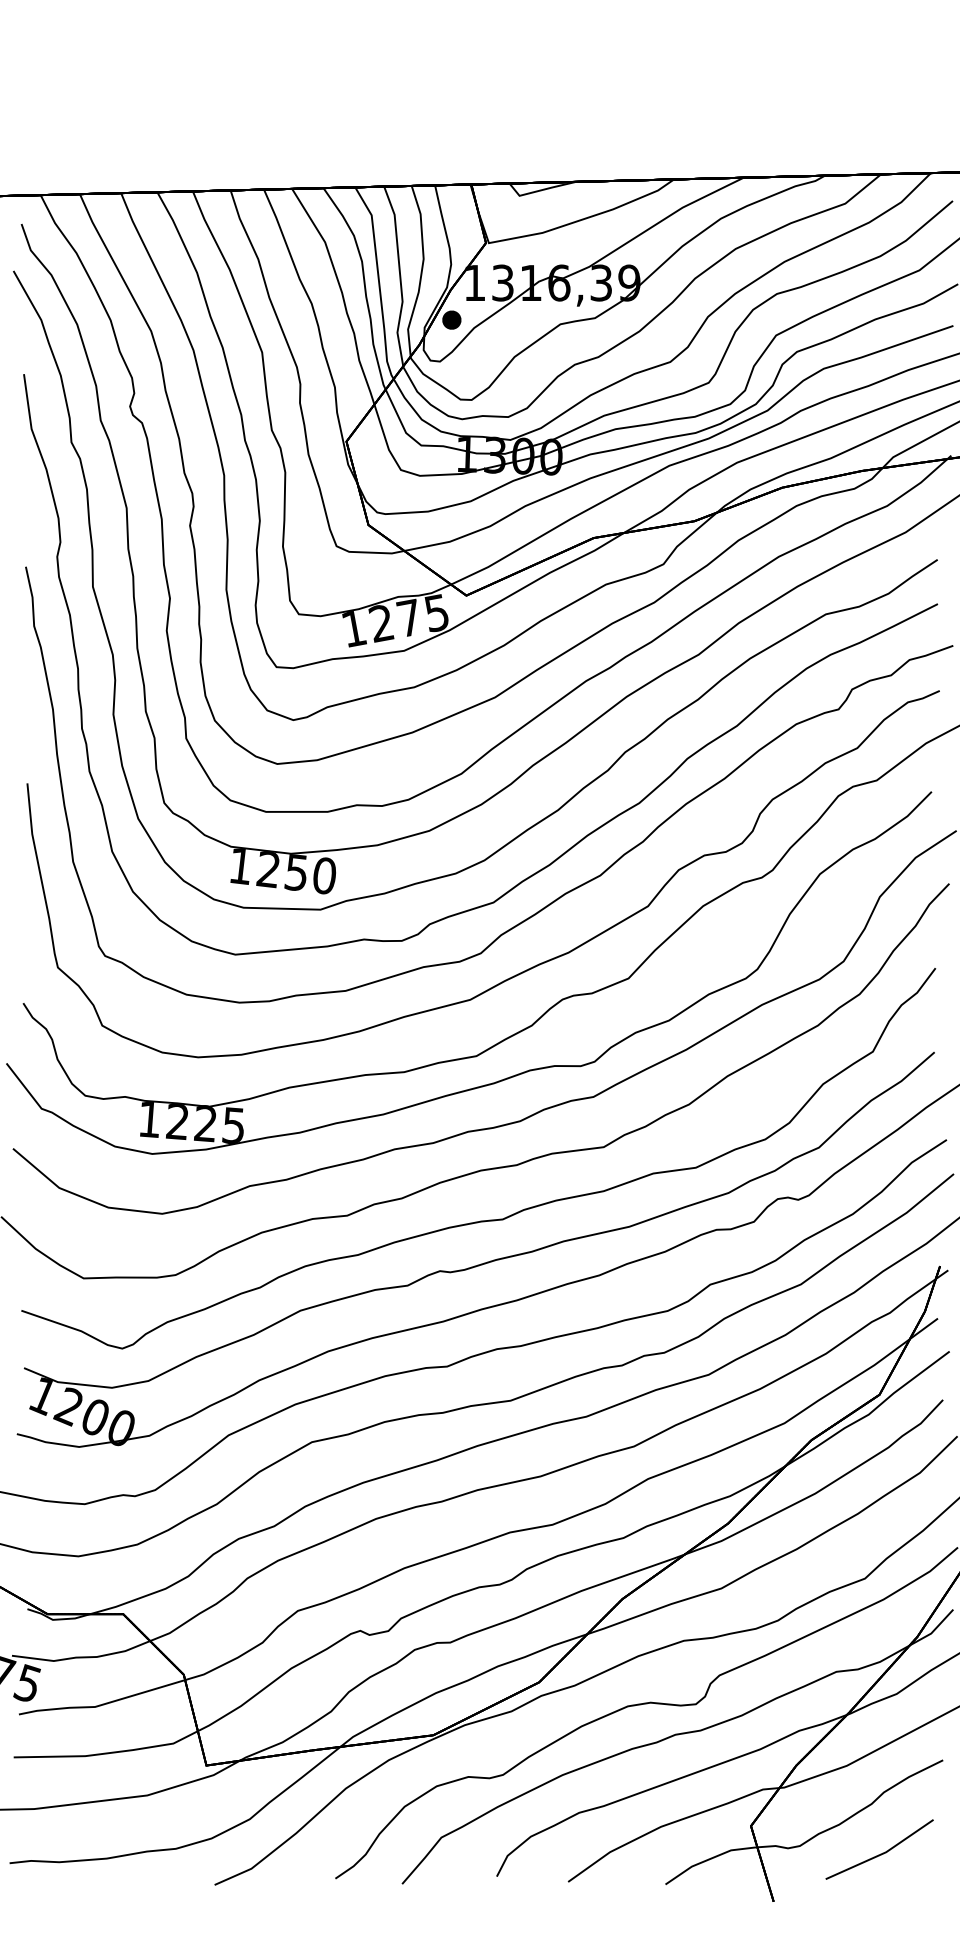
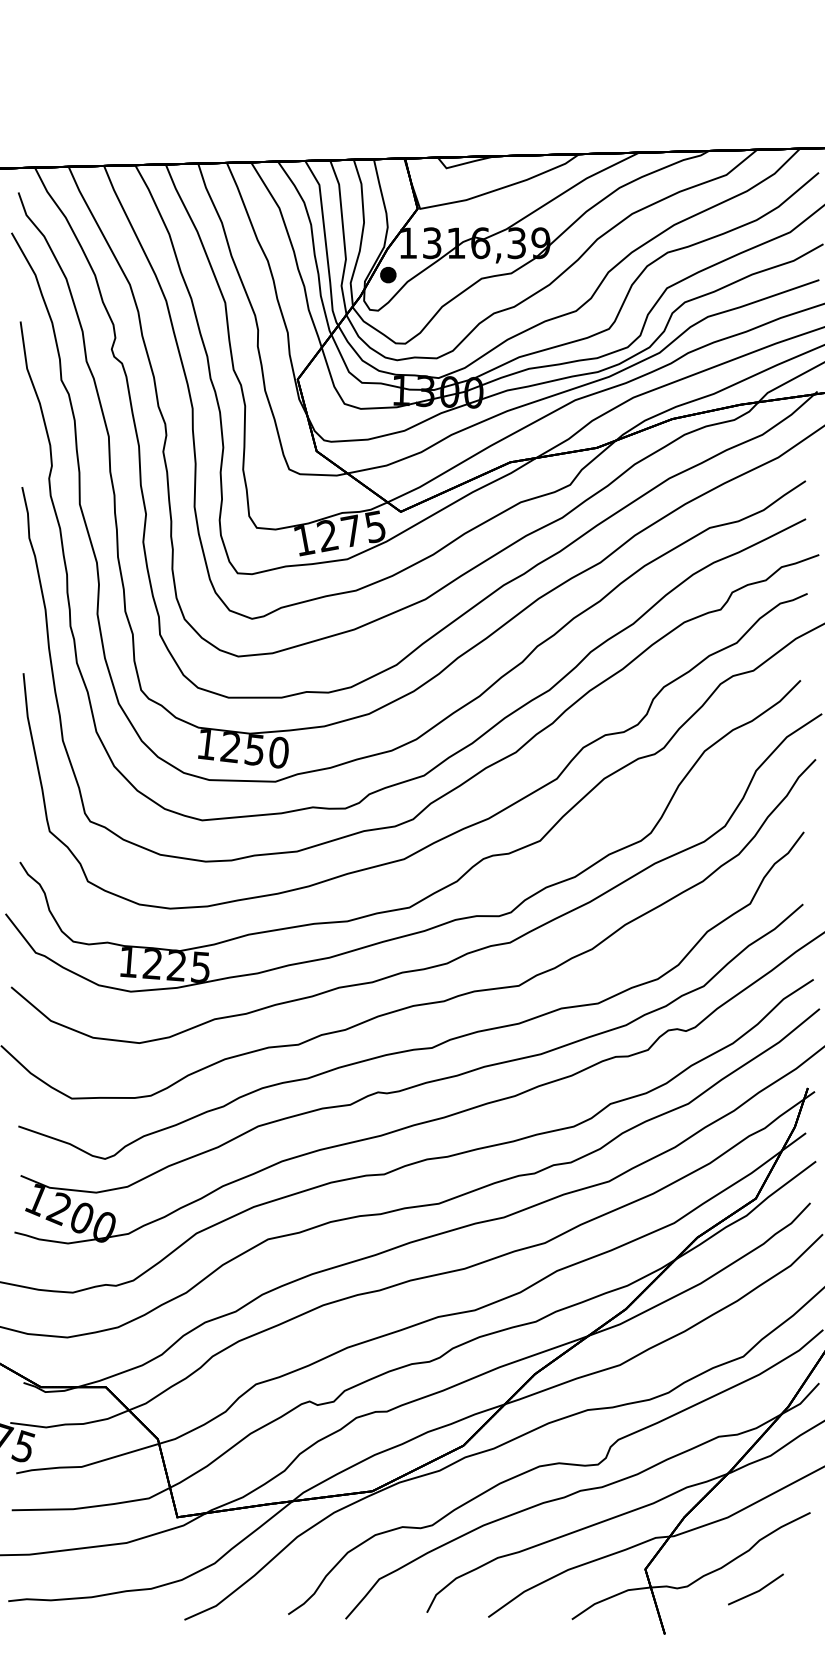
part: (879, 1849) -> (755, 1589), size x0.6

